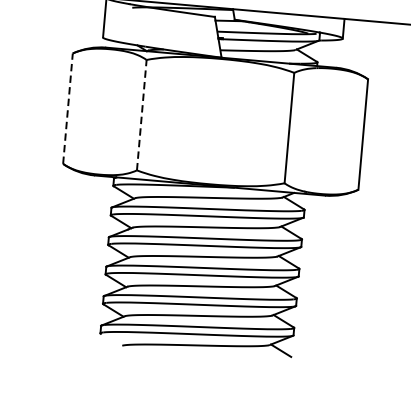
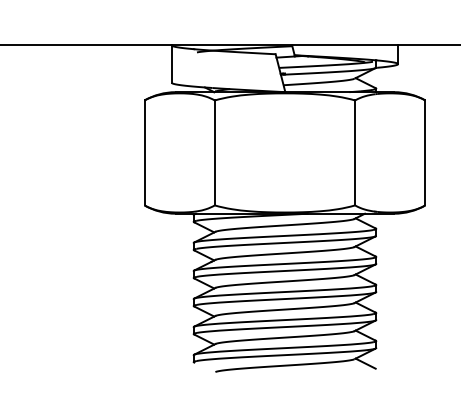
line: (67, 108) -> (144, 152), dashed -> solid
line: (141, 114) -> (214, 152), dashed -> solid

